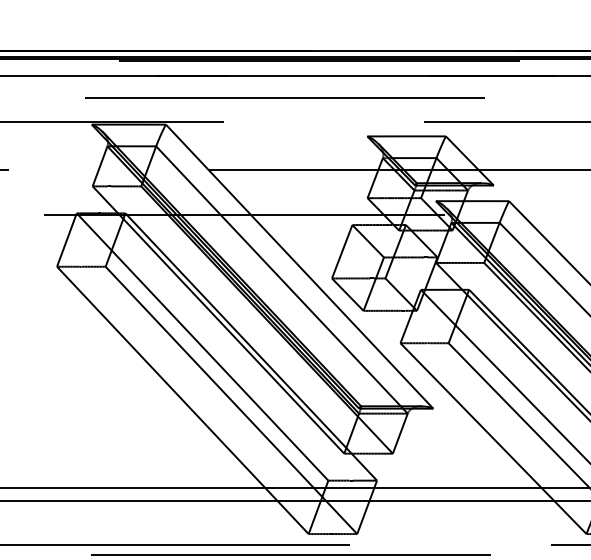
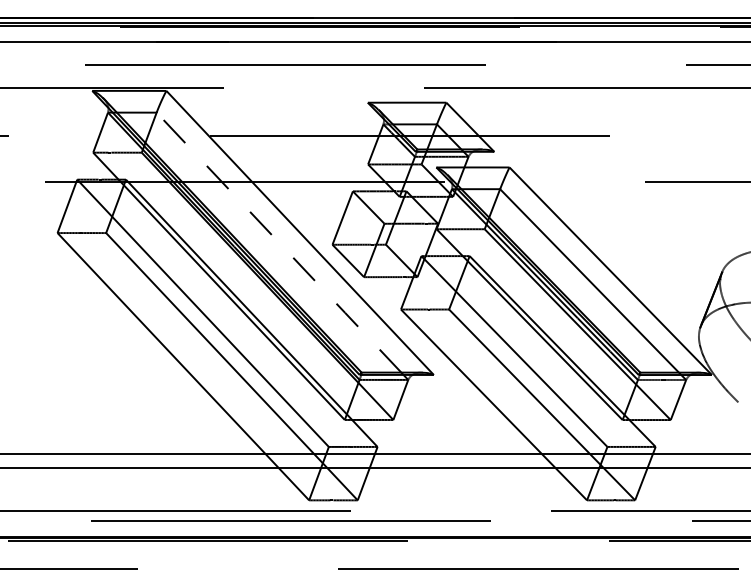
line: (278, 277) -> (279, 243), solid -> dashed

